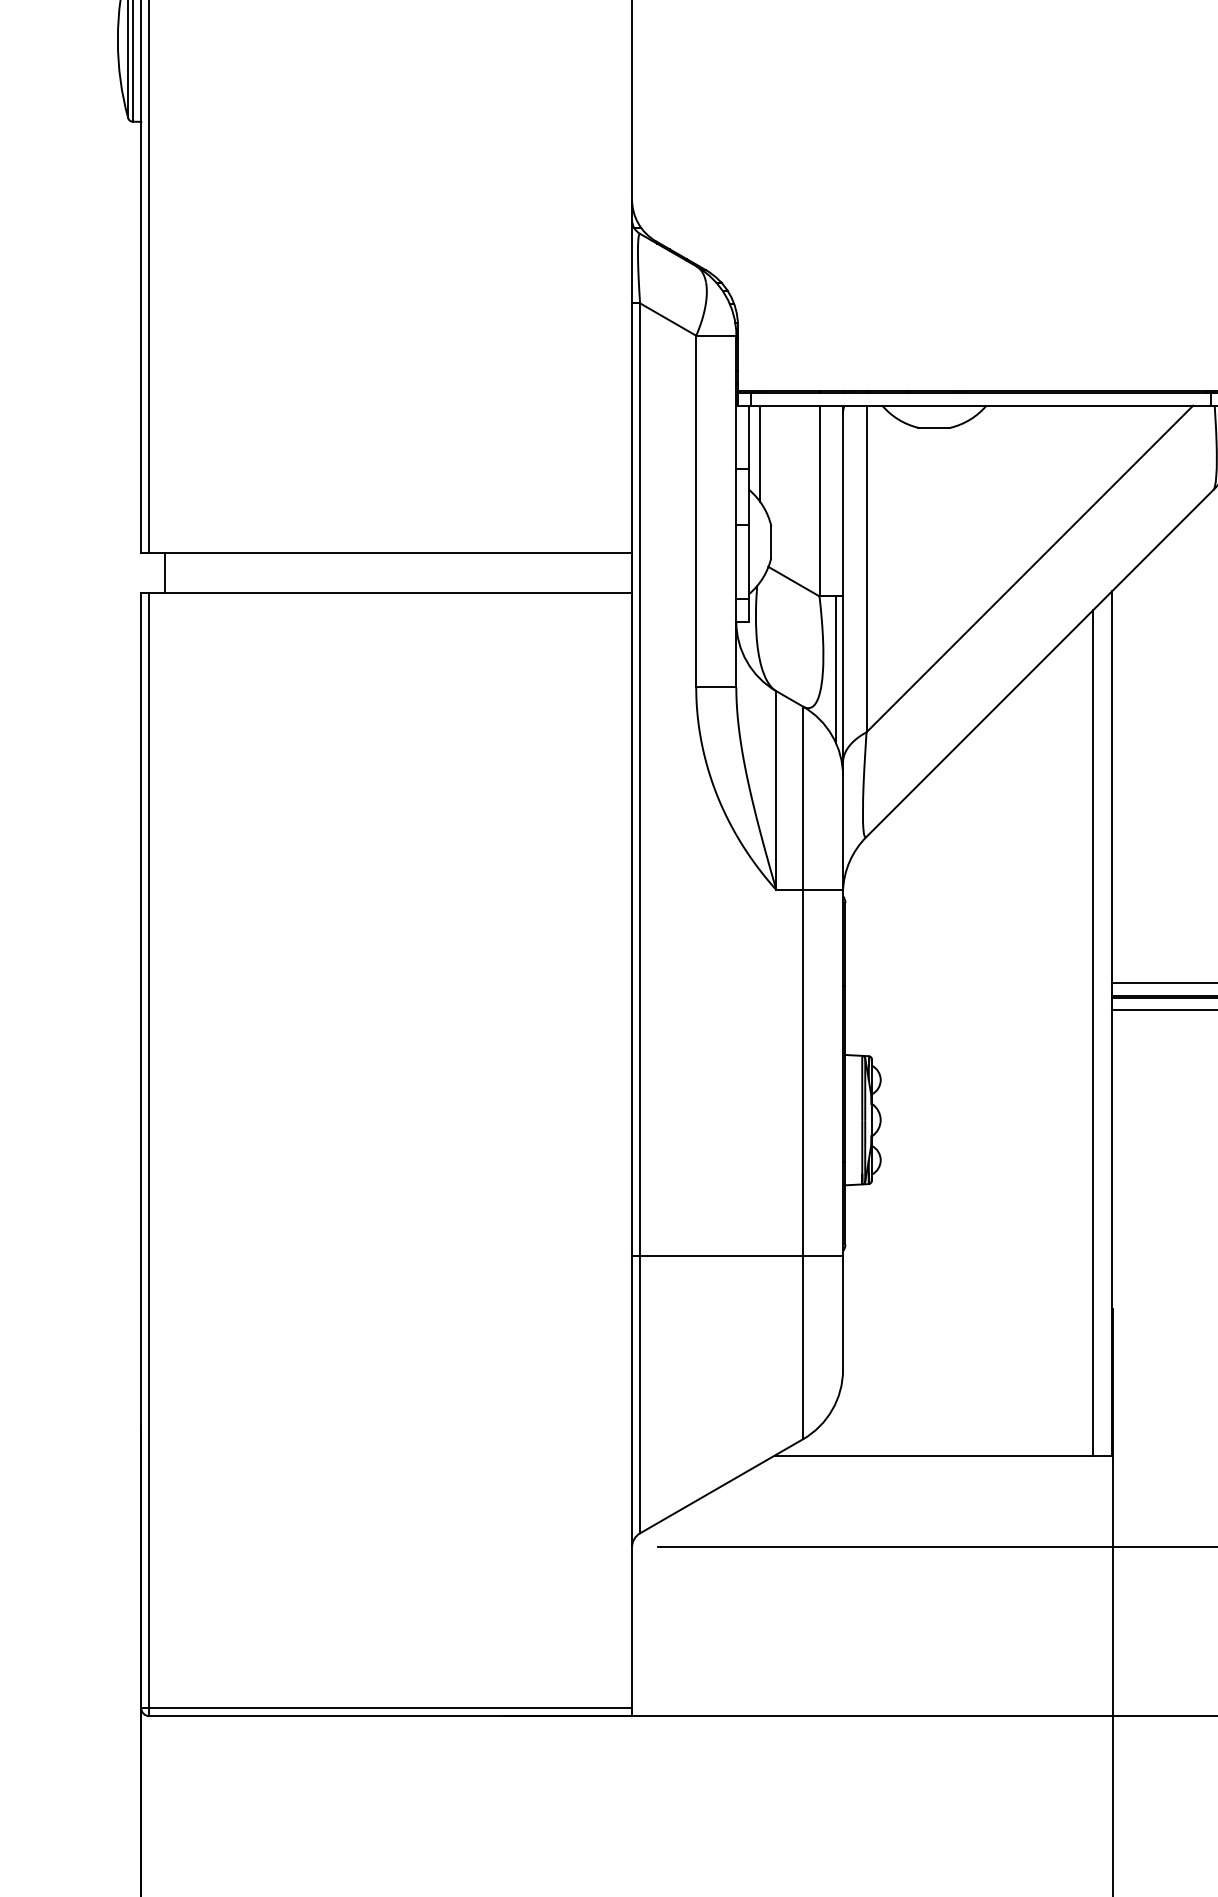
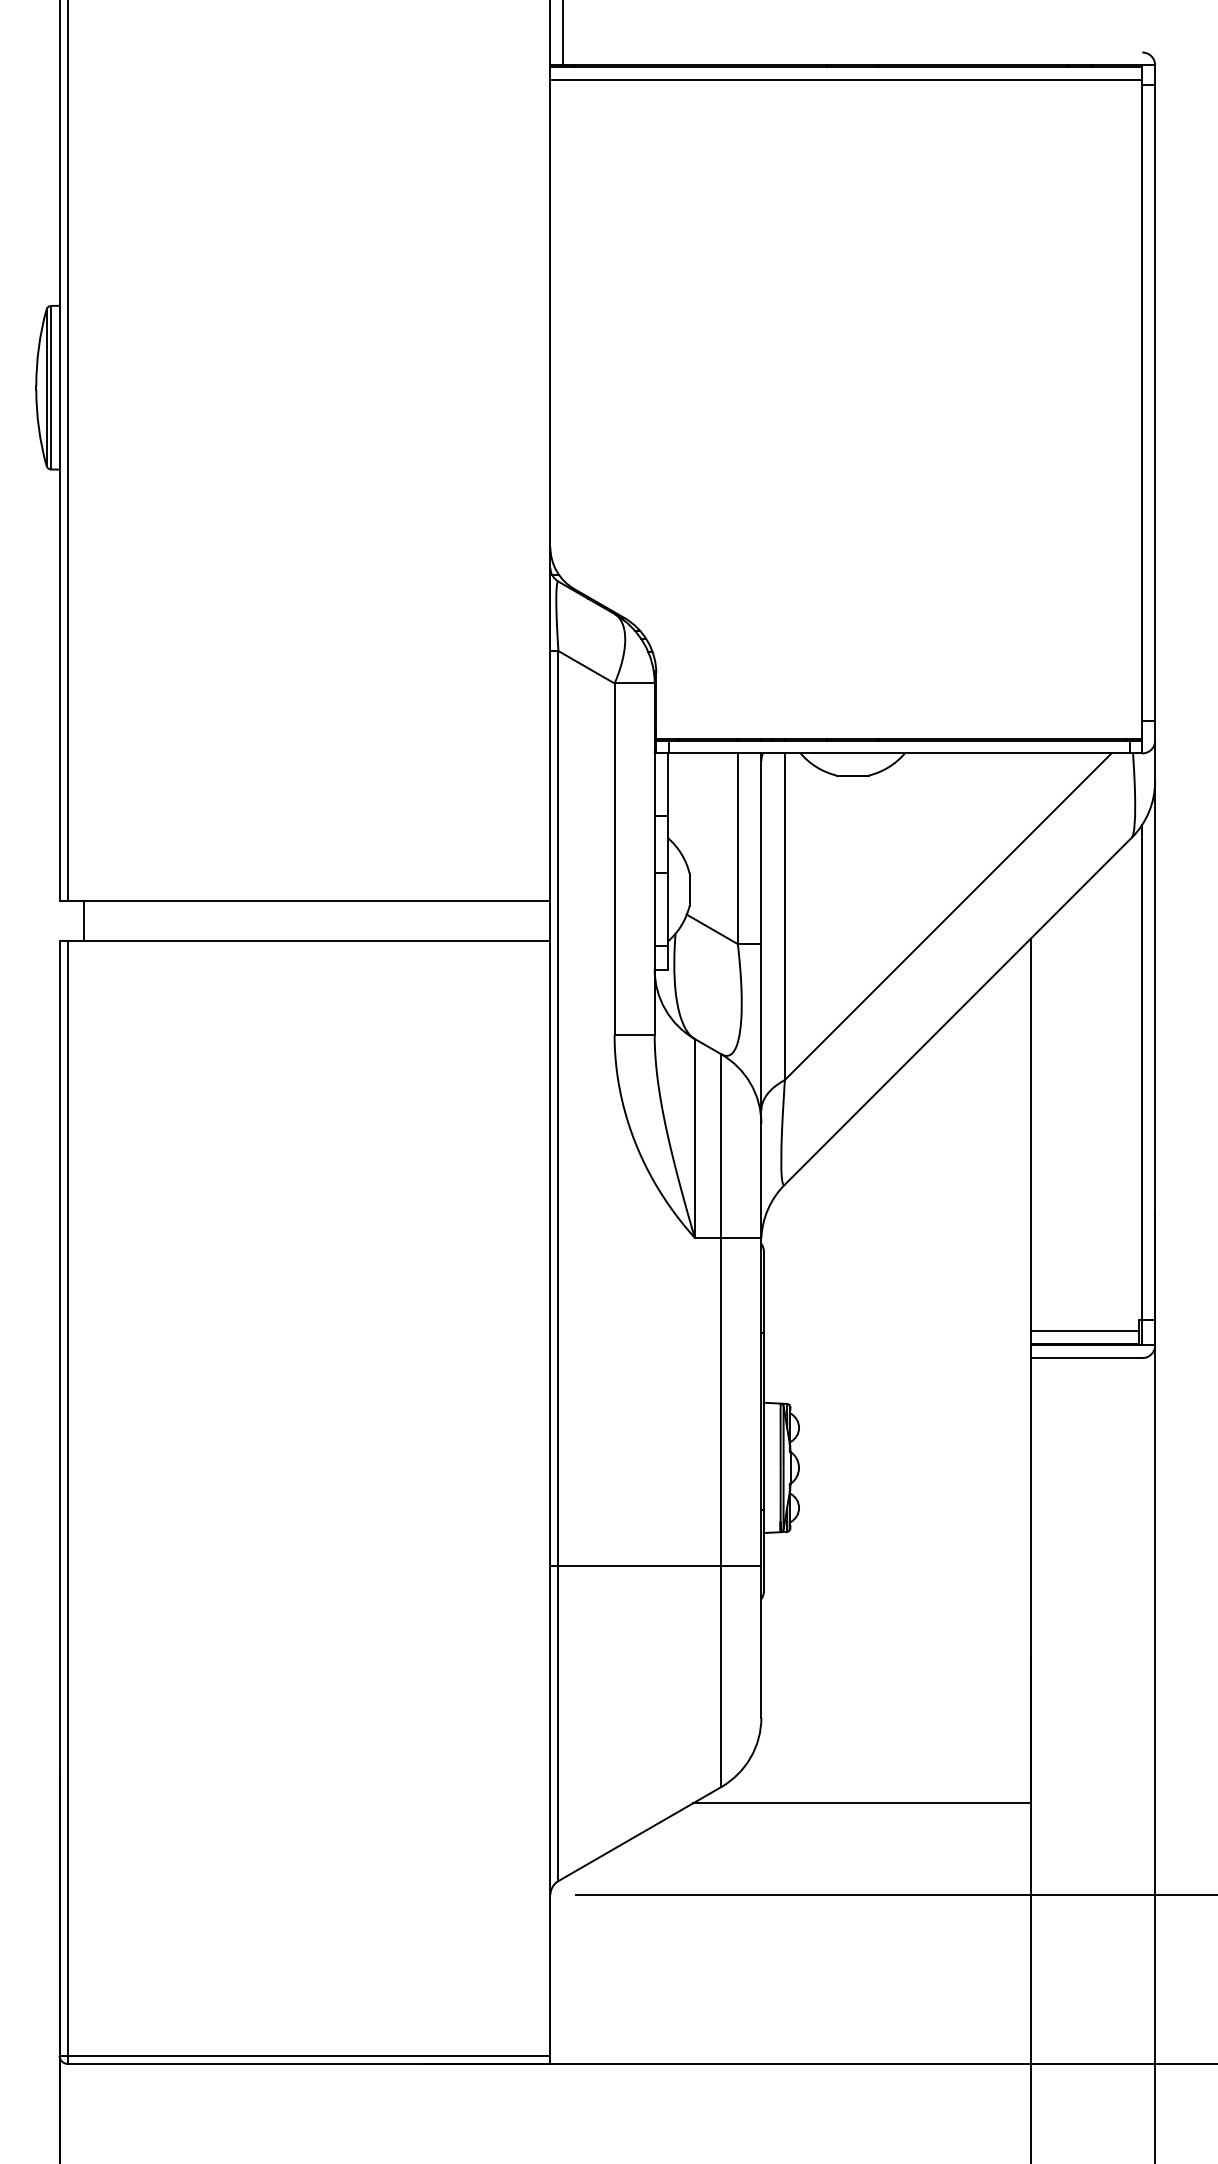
line: (760, 453) -> (678, 801), removed
line: (836, 669) -> (754, 1017), removed
line: (1093, 1032) -> (1011, 1380), removed
line: (737, 1255) -> (655, 1565), moved

